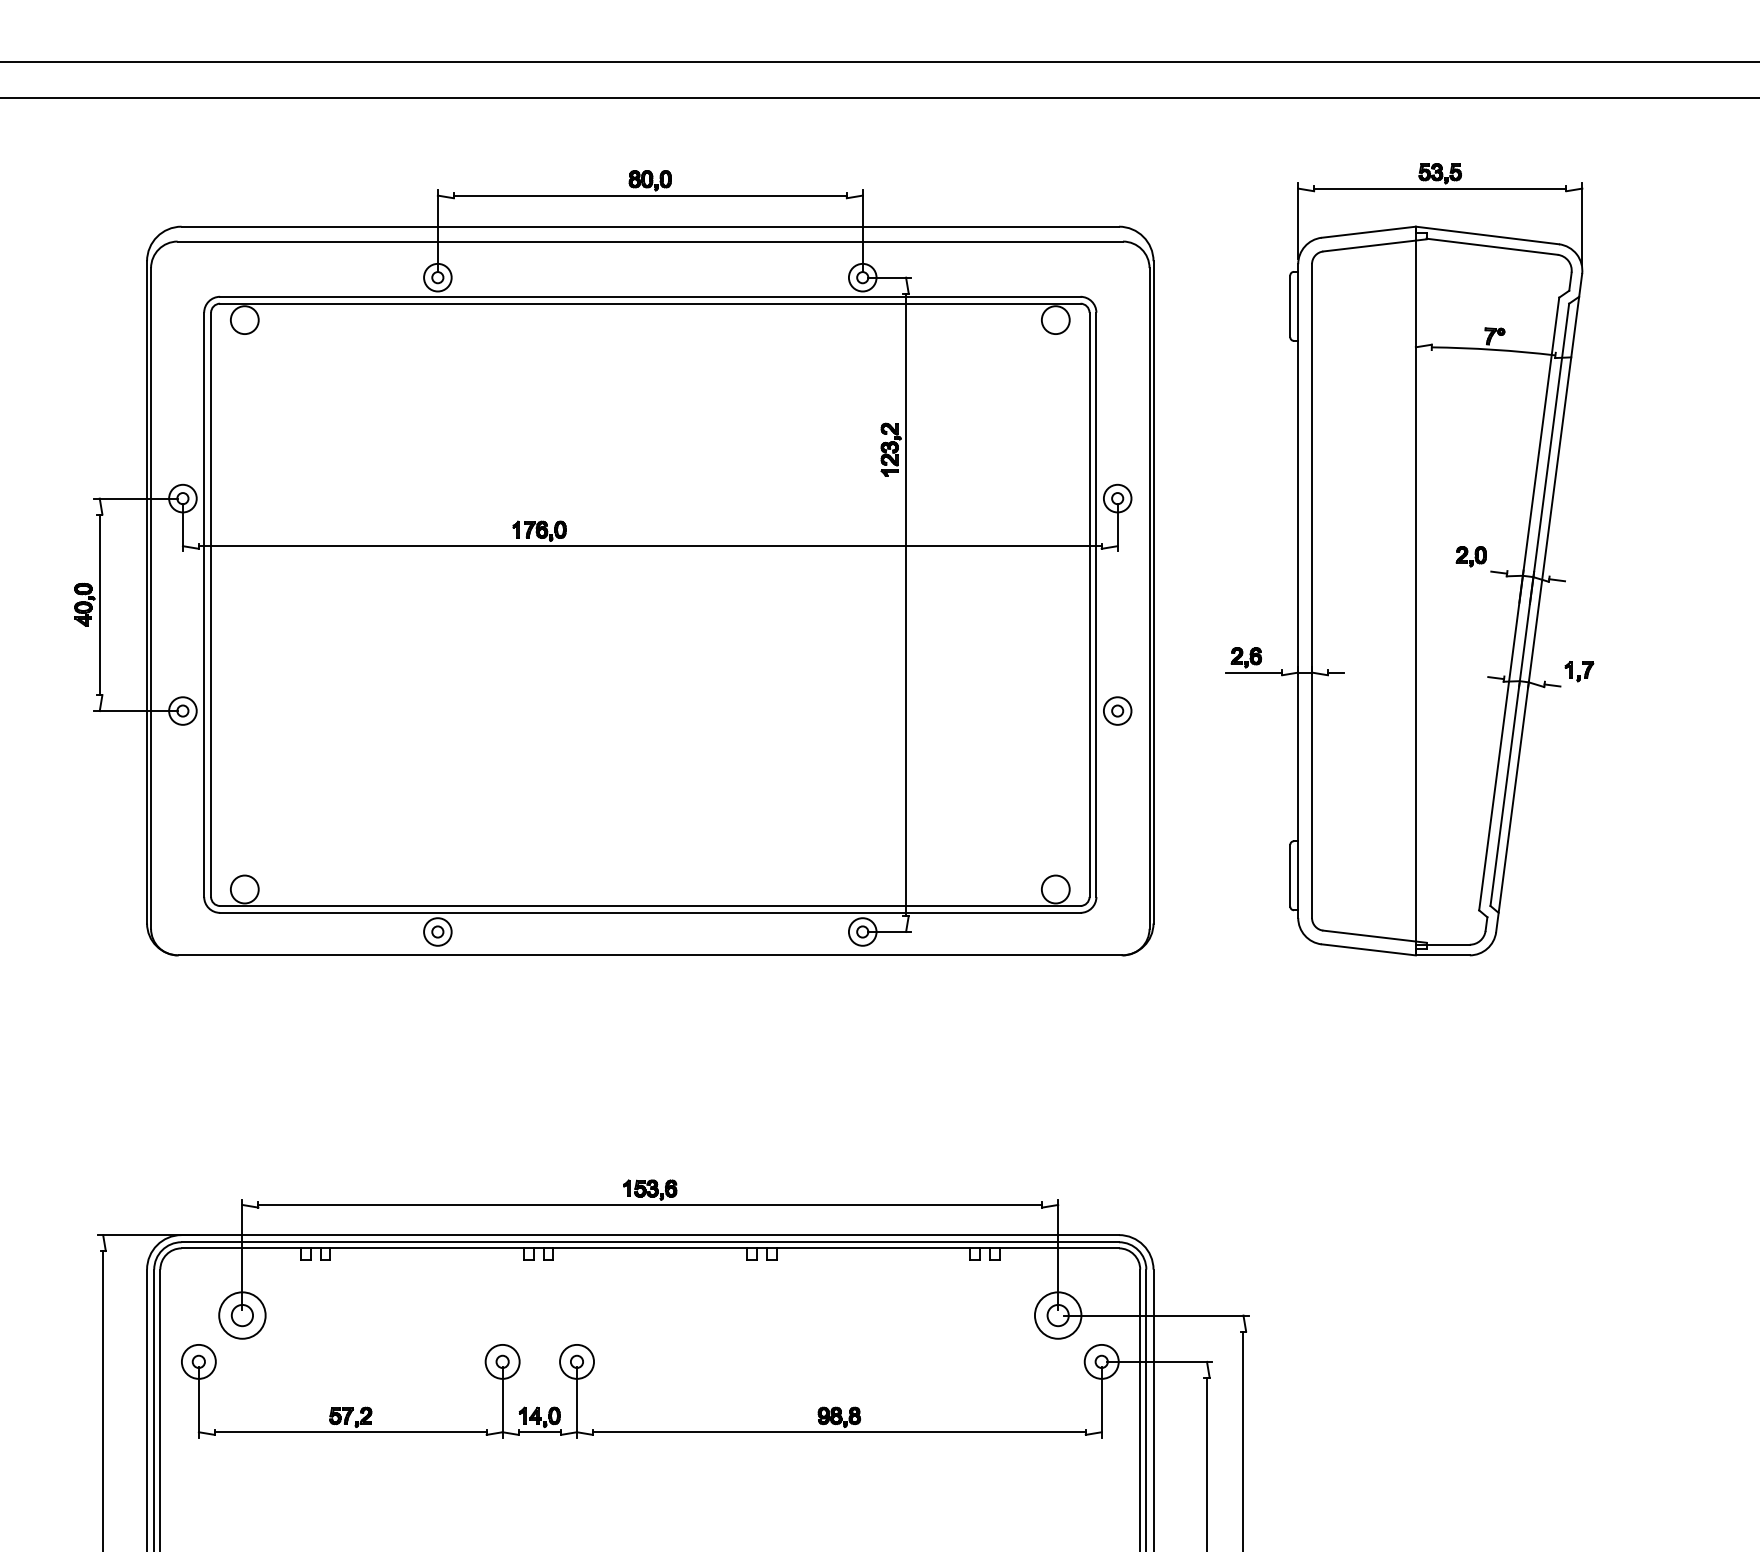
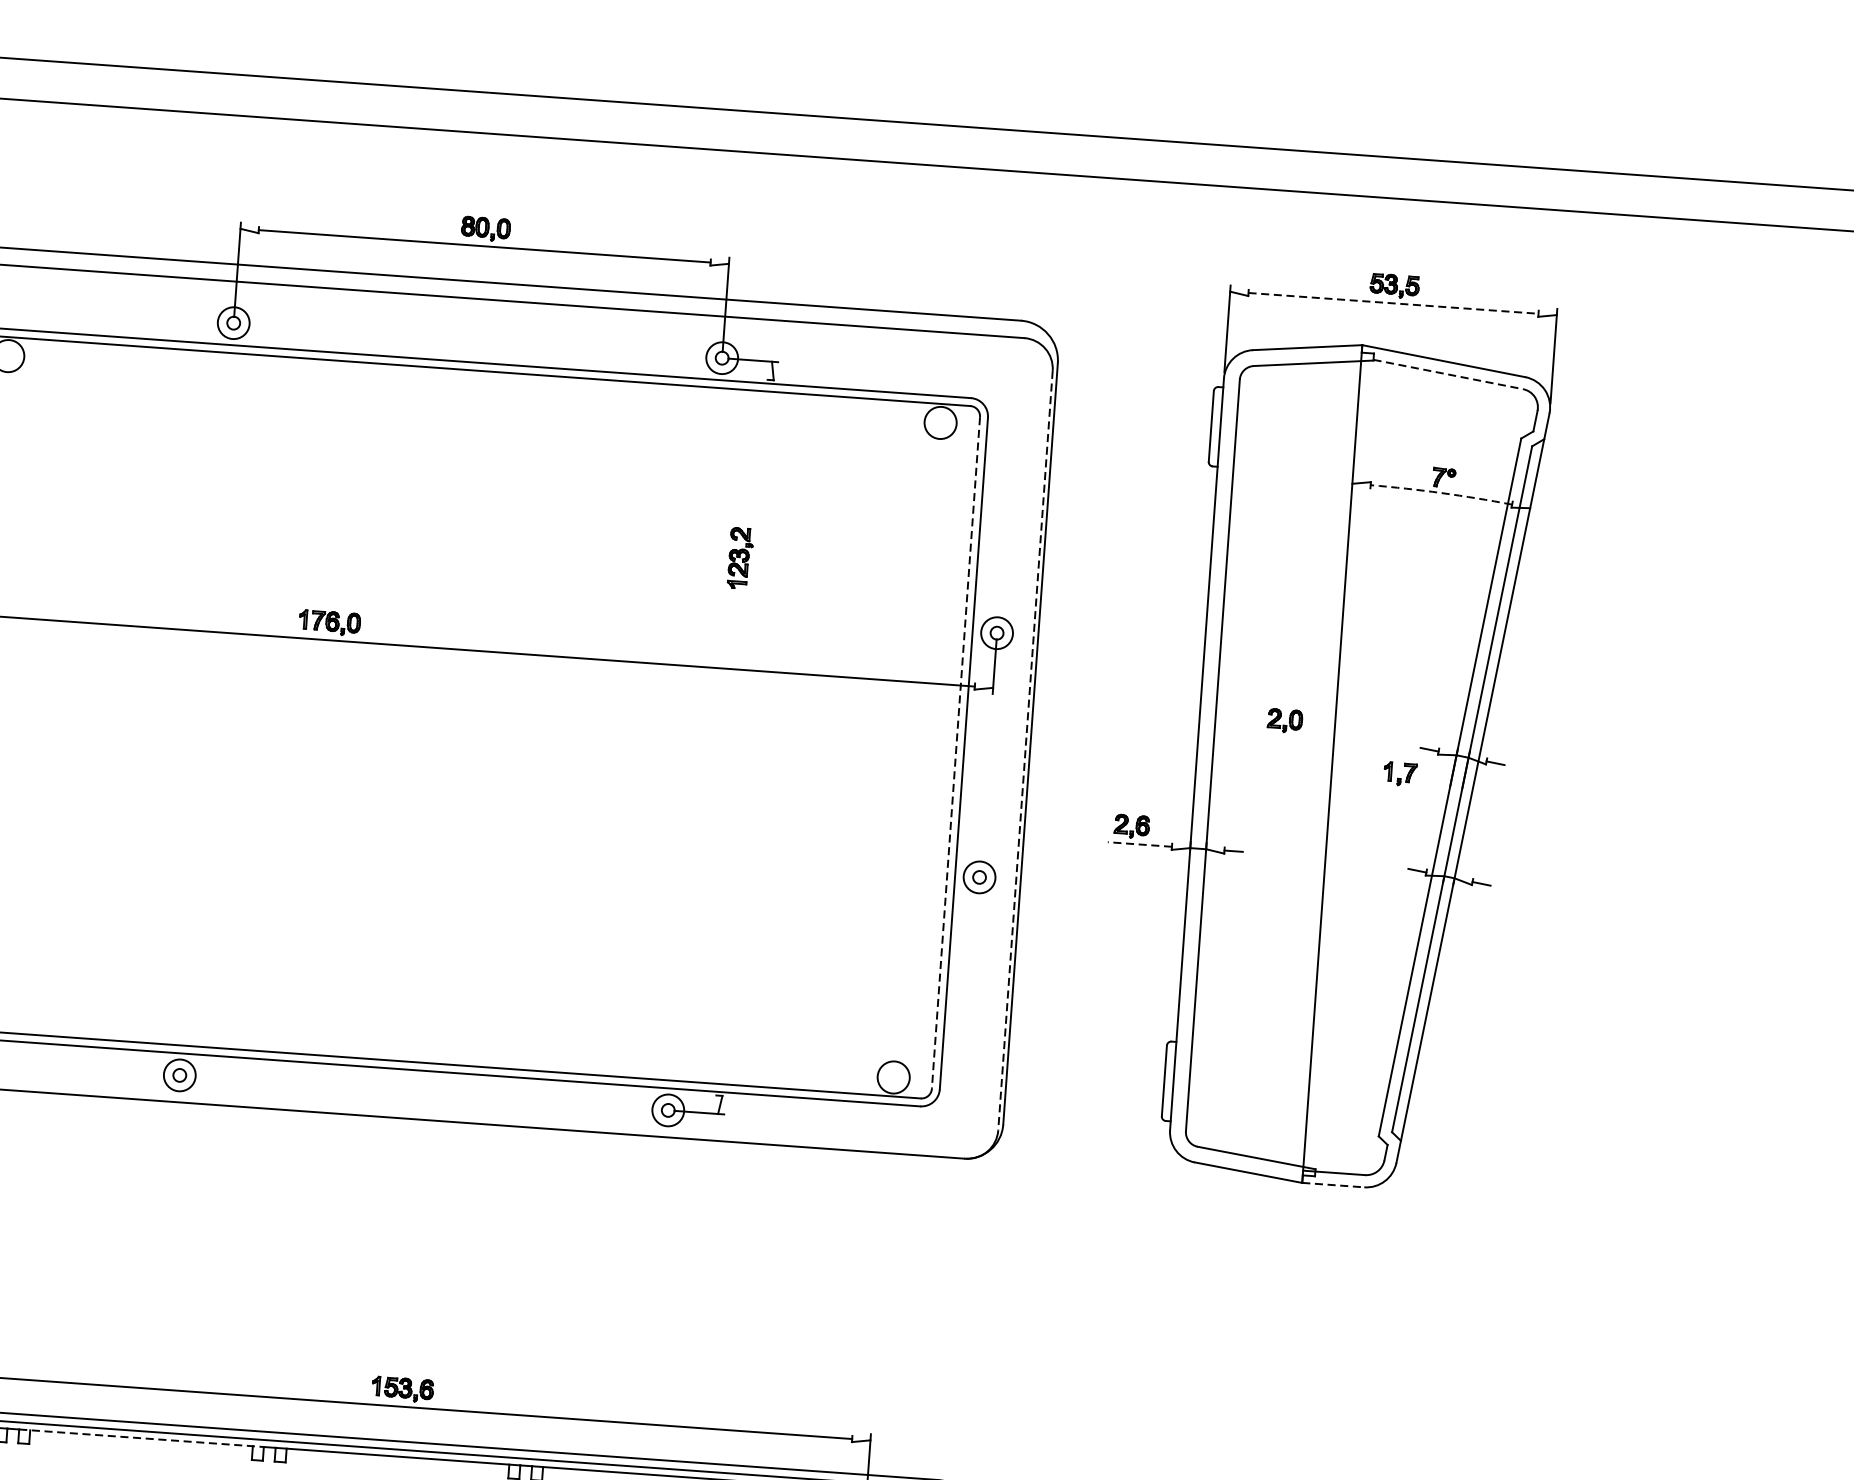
line: (1440, 188) -> (1393, 303), solid -> dashed
line: (1492, 246) -> (1448, 374), solid -> dashed
arc: (1493, 349) -> (1441, 492), solid -> dashed
part: (1470, 556) -> (1284, 720), moved
line: (1149, 598) -> (1025, 750), solid -> dashed
line: (906, 604) -> (745, 737), removed
line: (1089, 605) -> (955, 753), solid -> dashed
part: (1579, 671) -> (1400, 774), moved
line: (1254, 672) -> (1140, 844), solid -> dashed
line: (1442, 955) -> (1332, 1185), solid -> dashed
line: (427, 1248) -> (141, 1438), solid -> dashed

